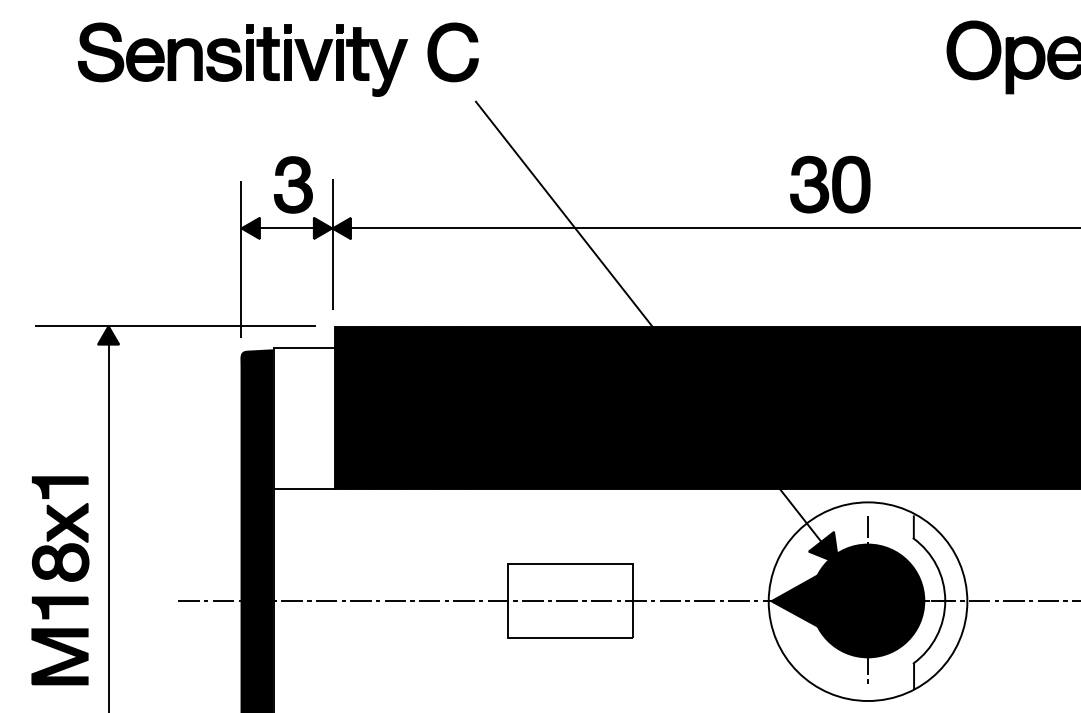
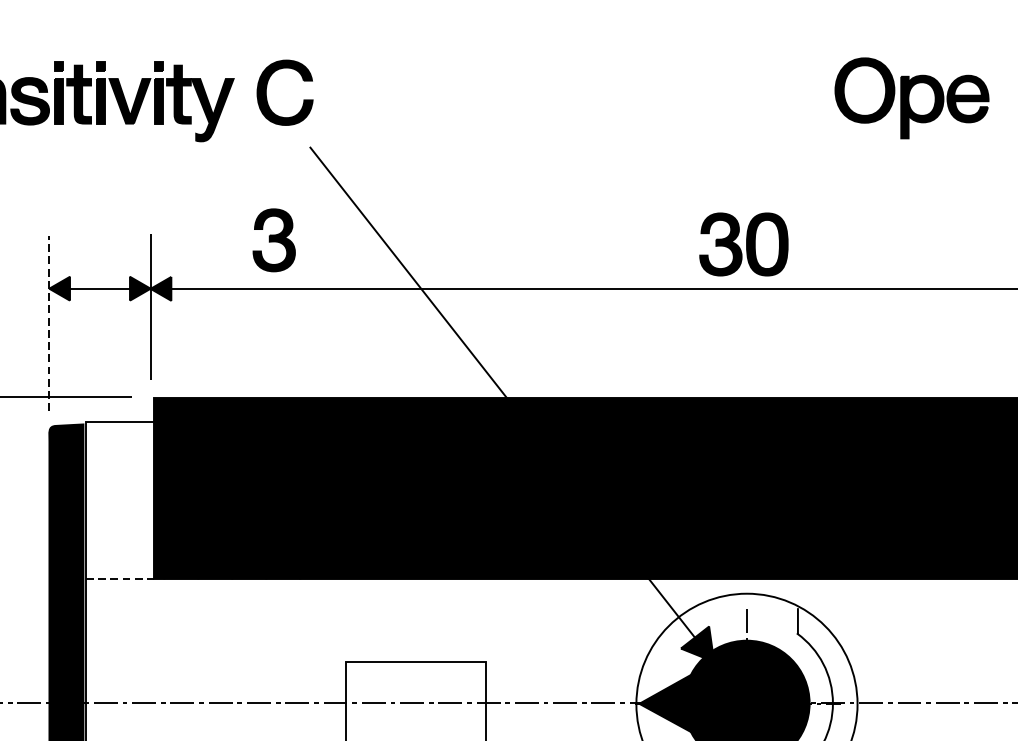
part: (293, 184) -> (274, 239), moved
part: (830, 184) -> (744, 244), moved
line: (241, 259) -> (49, 323), solid -> dashed
line: (305, 489) -> (120, 579), solid -> dashed

